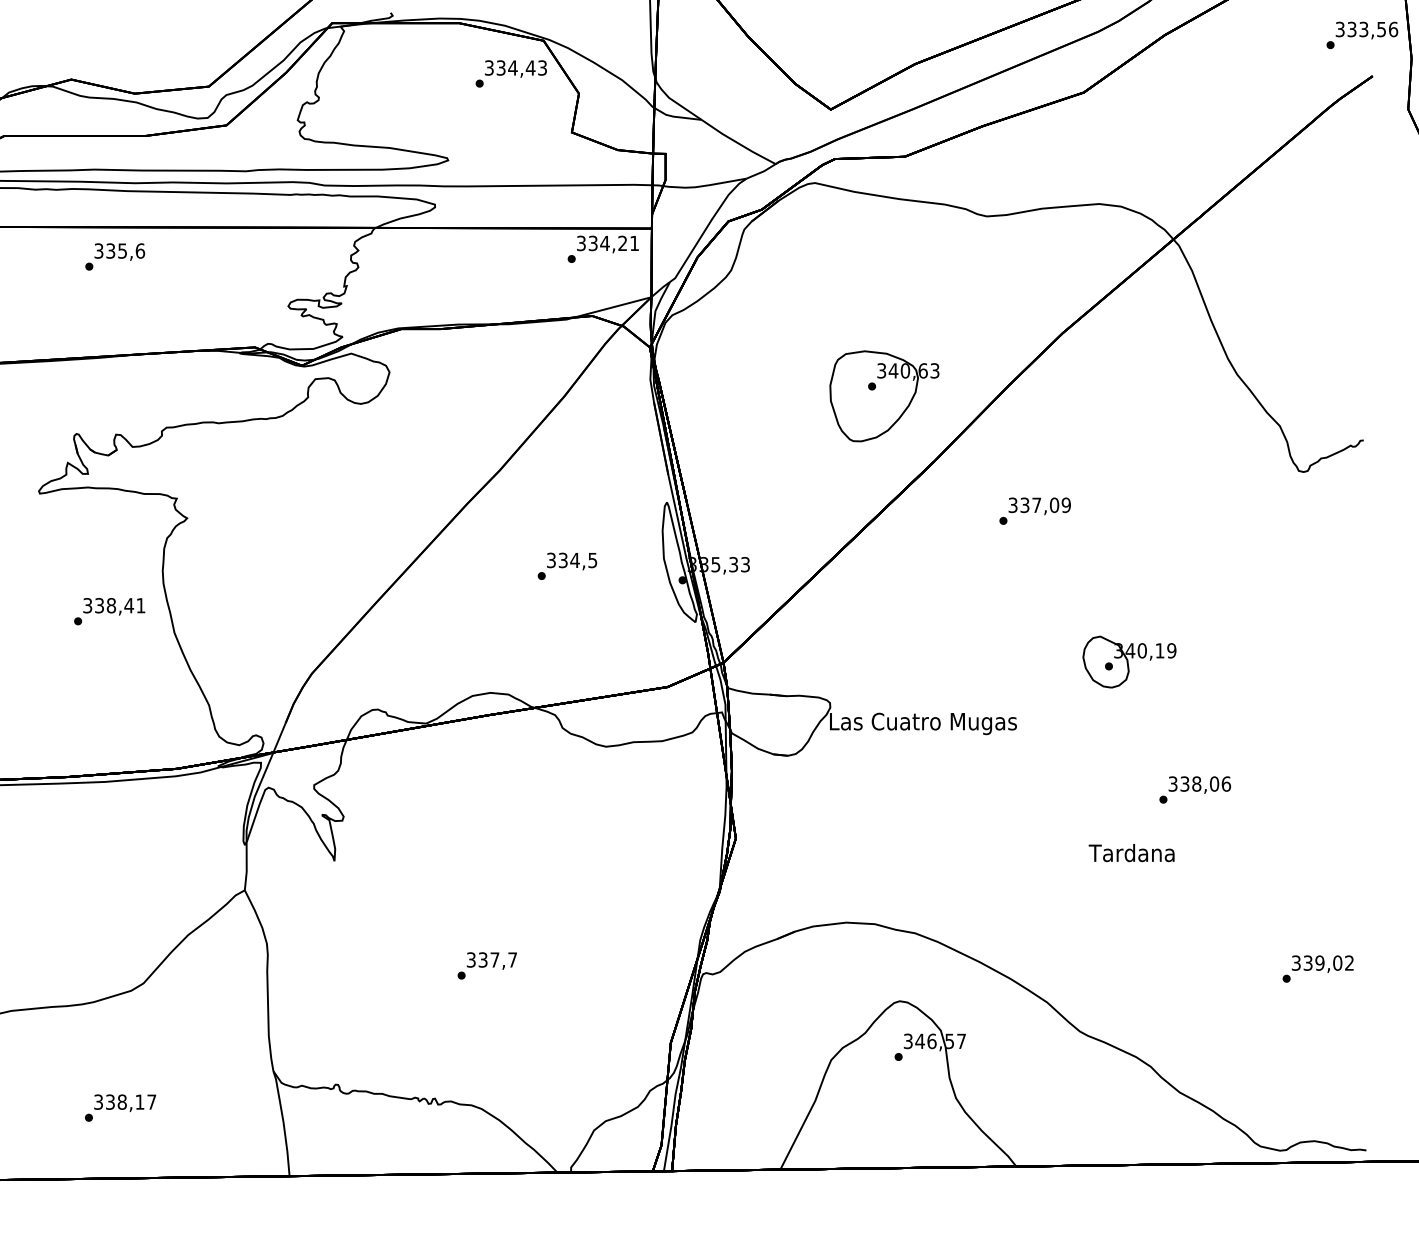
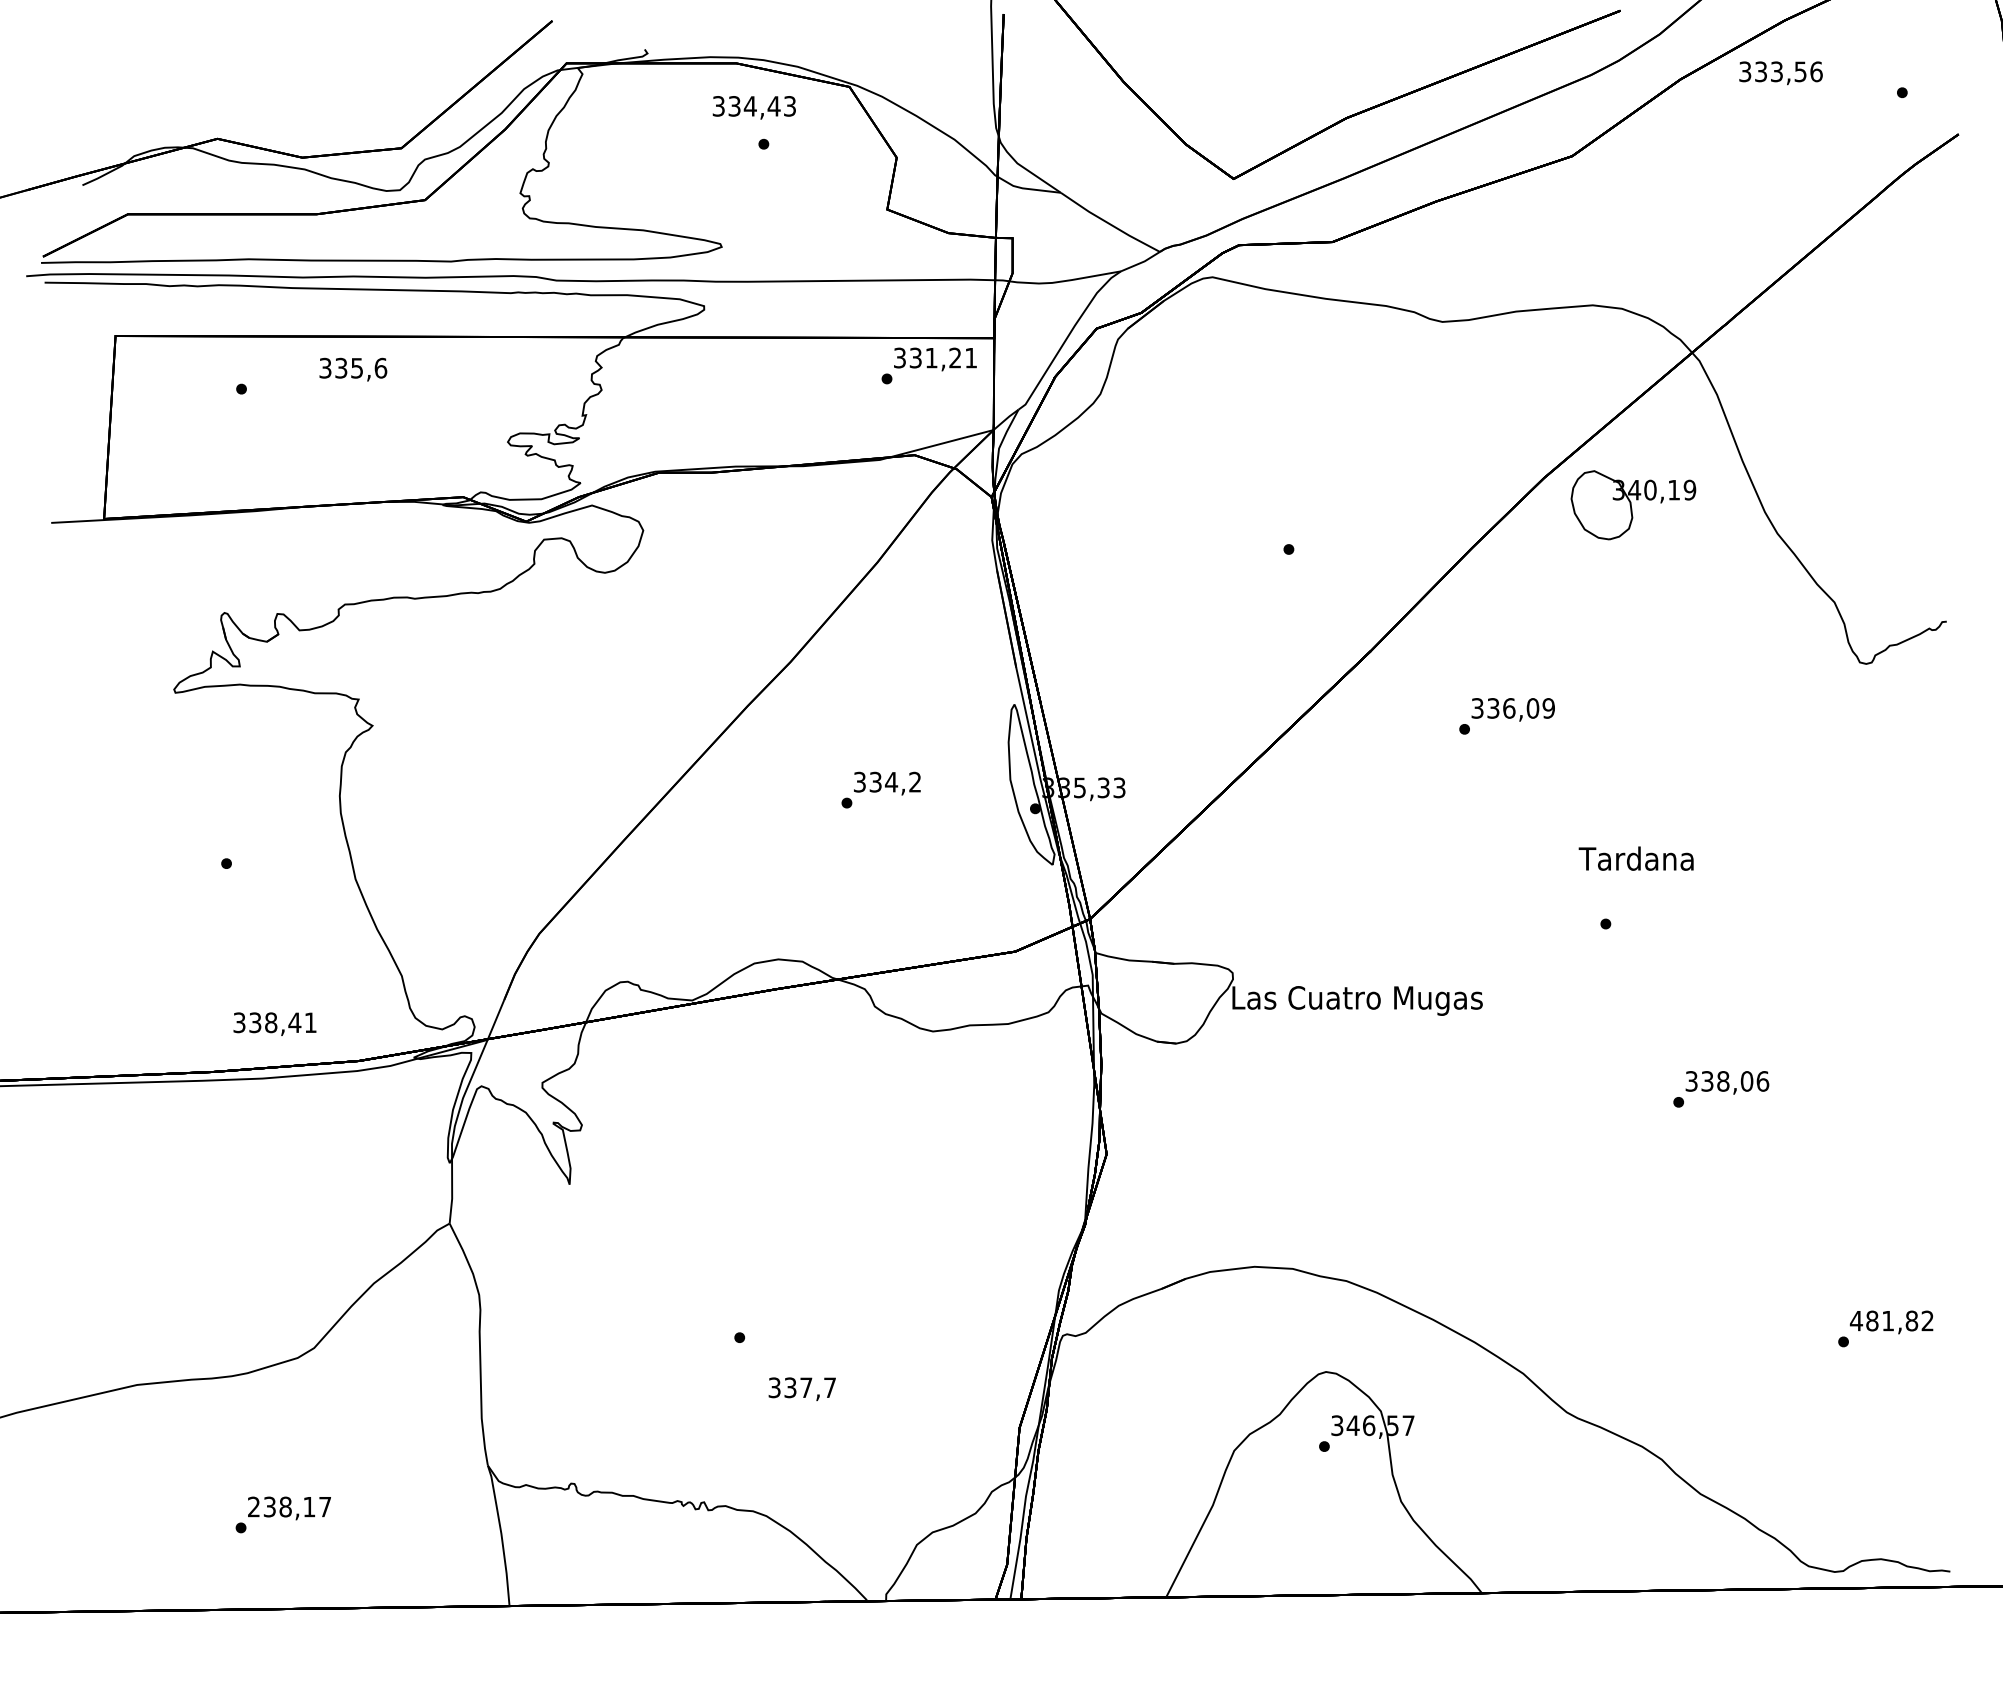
text: (1366, 30) -> (1780, 73), moved
text: (515, 68) -> (753, 107), moved
text: (604, 243) -> (931, 358), 334,21 -> 331,21
text: (119, 251) -> (353, 369), moved
part: (884, 396) -> (1305, 562), removed
text: (1036, 505) -> (1509, 708), 337,09 -> 336,09
text: (592, 559) -> (914, 781), 334,5 -> 334,2
text: (113, 606) -> (274, 1023), moved
part: (1129, 662) -> (1633, 505), moved
text: (1131, 852) -> (1635, 858), moved
text: (491, 960) -> (801, 1388), moved
text: (1316, 962) -> (1883, 1320), 339,02 -> 481,82
text: (98, 1102) -> (253, 1507), 338,17 -> 238,17

